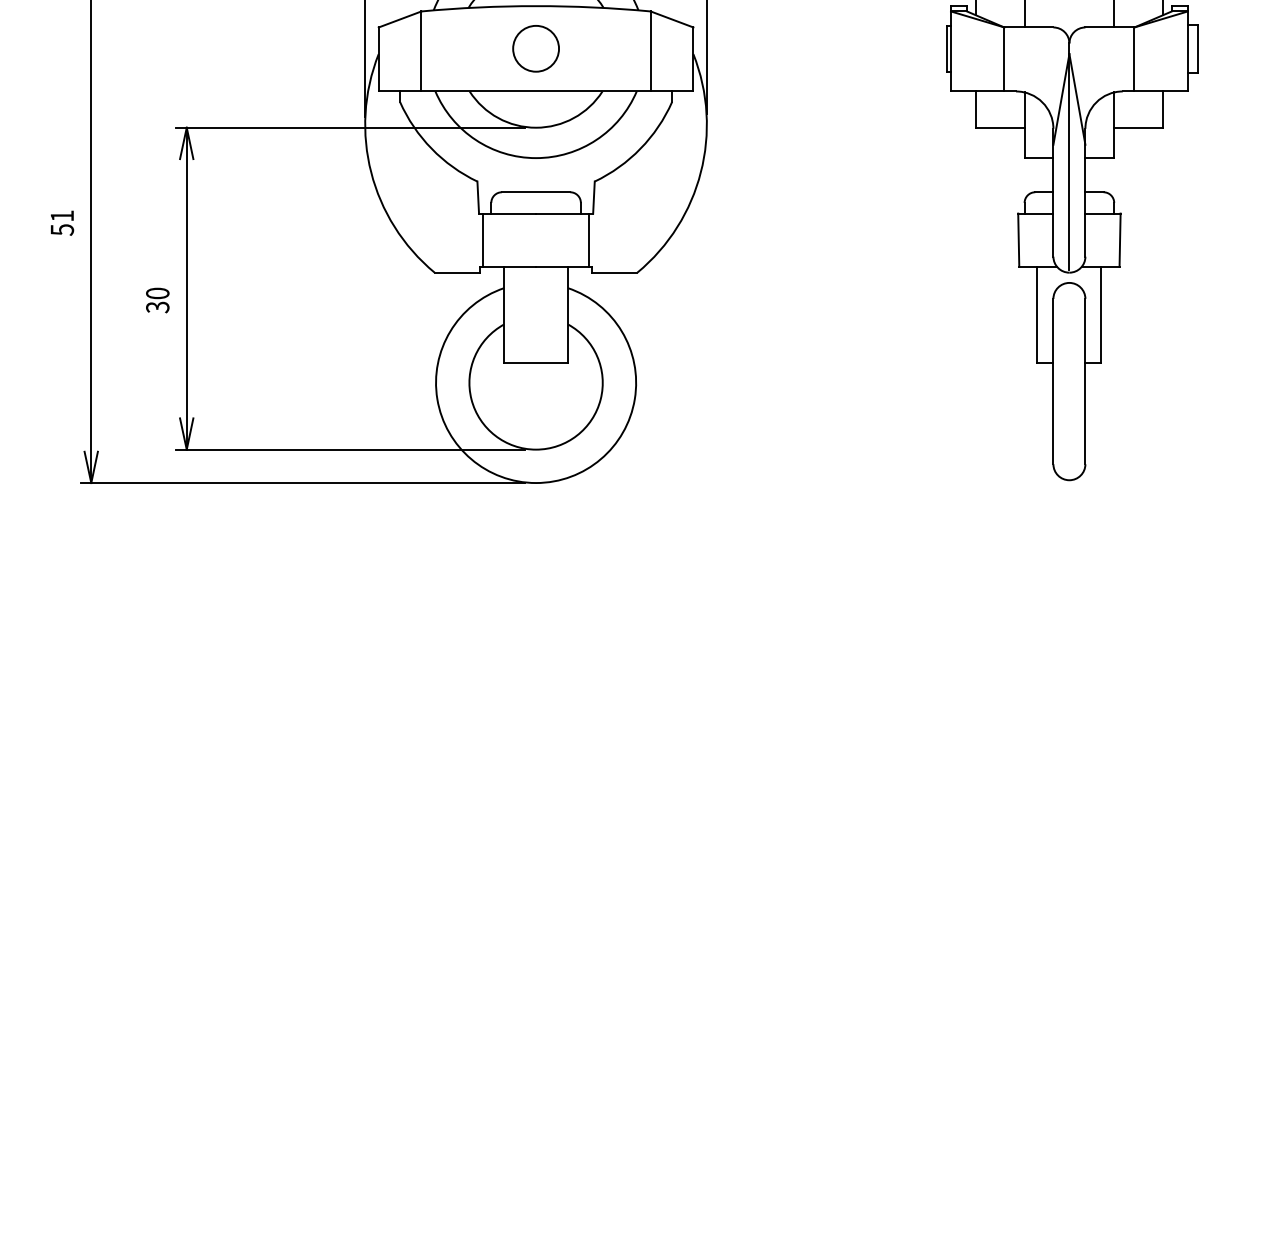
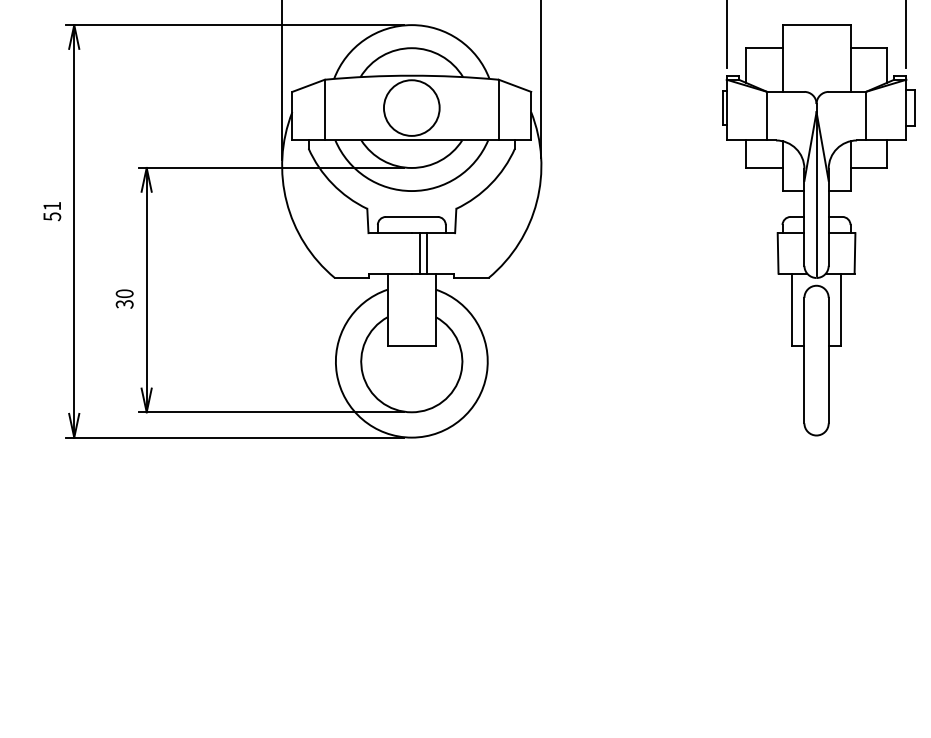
circle: (536, 48) -> (412, 107), size x1.6
text: (62, 222) -> (52, 211), moved
line: (482, 239) -> (426, 252), moved
line: (589, 239) -> (419, 252), moved

